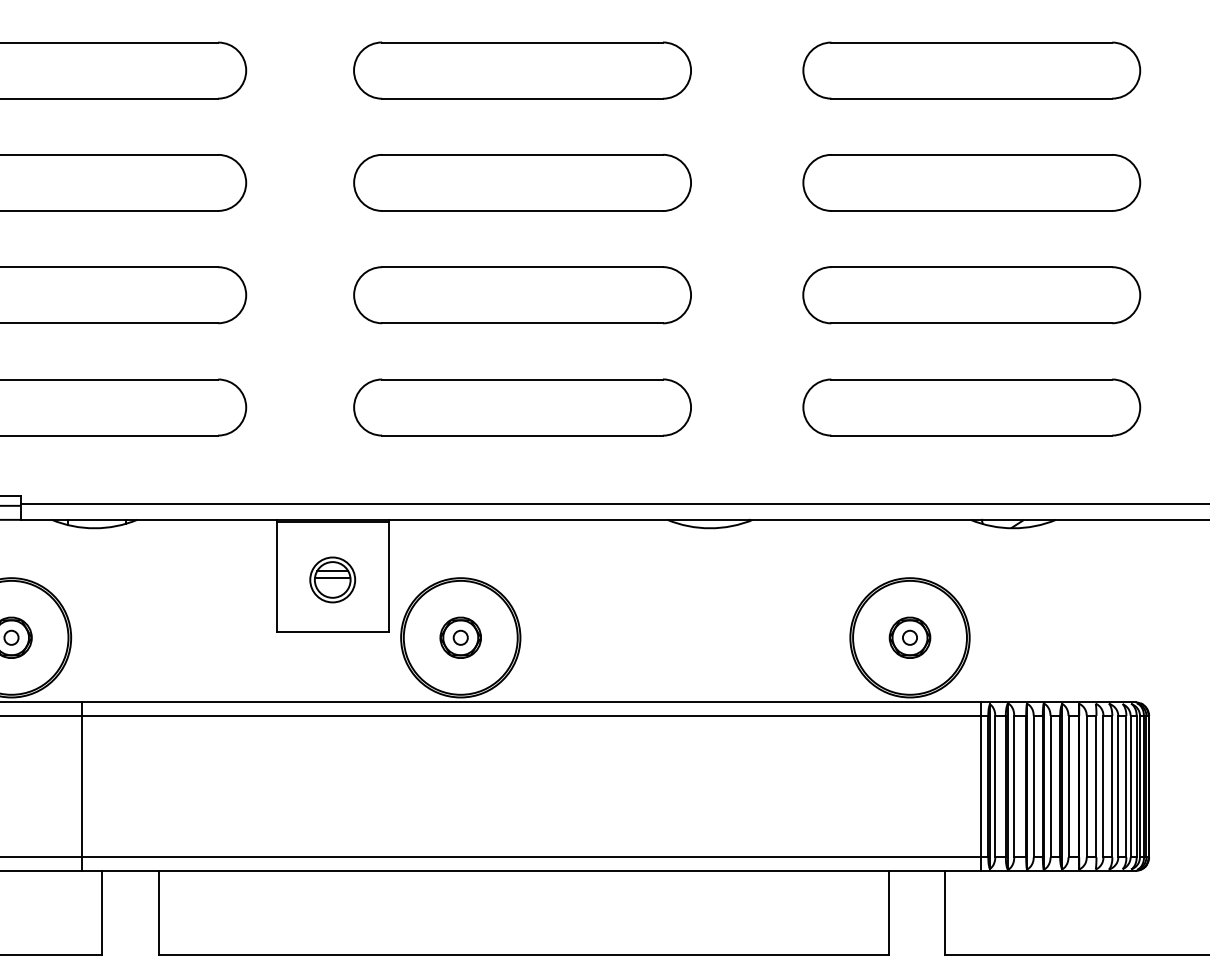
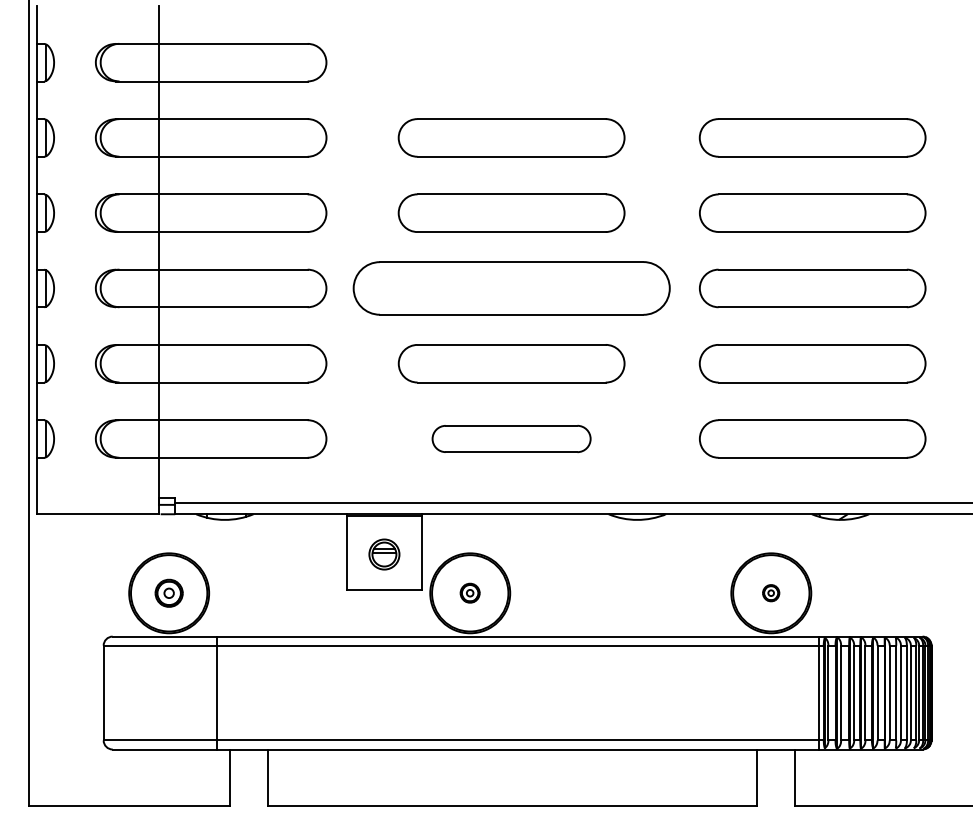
part: (522, 182) -> (511, 288), size x1.4
part: (522, 406) -> (511, 438), size x0.7
part: (459, 636) -> (469, 592), size x0.7
part: (908, 636) -> (770, 592), size x0.6

